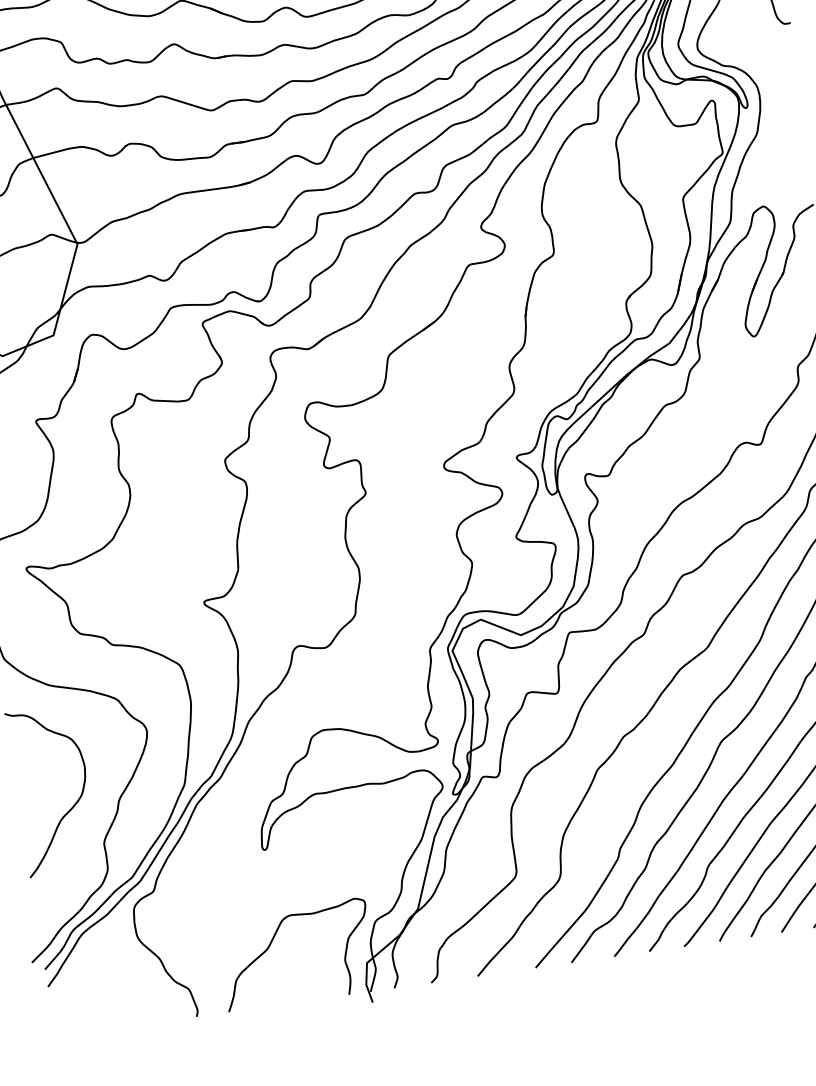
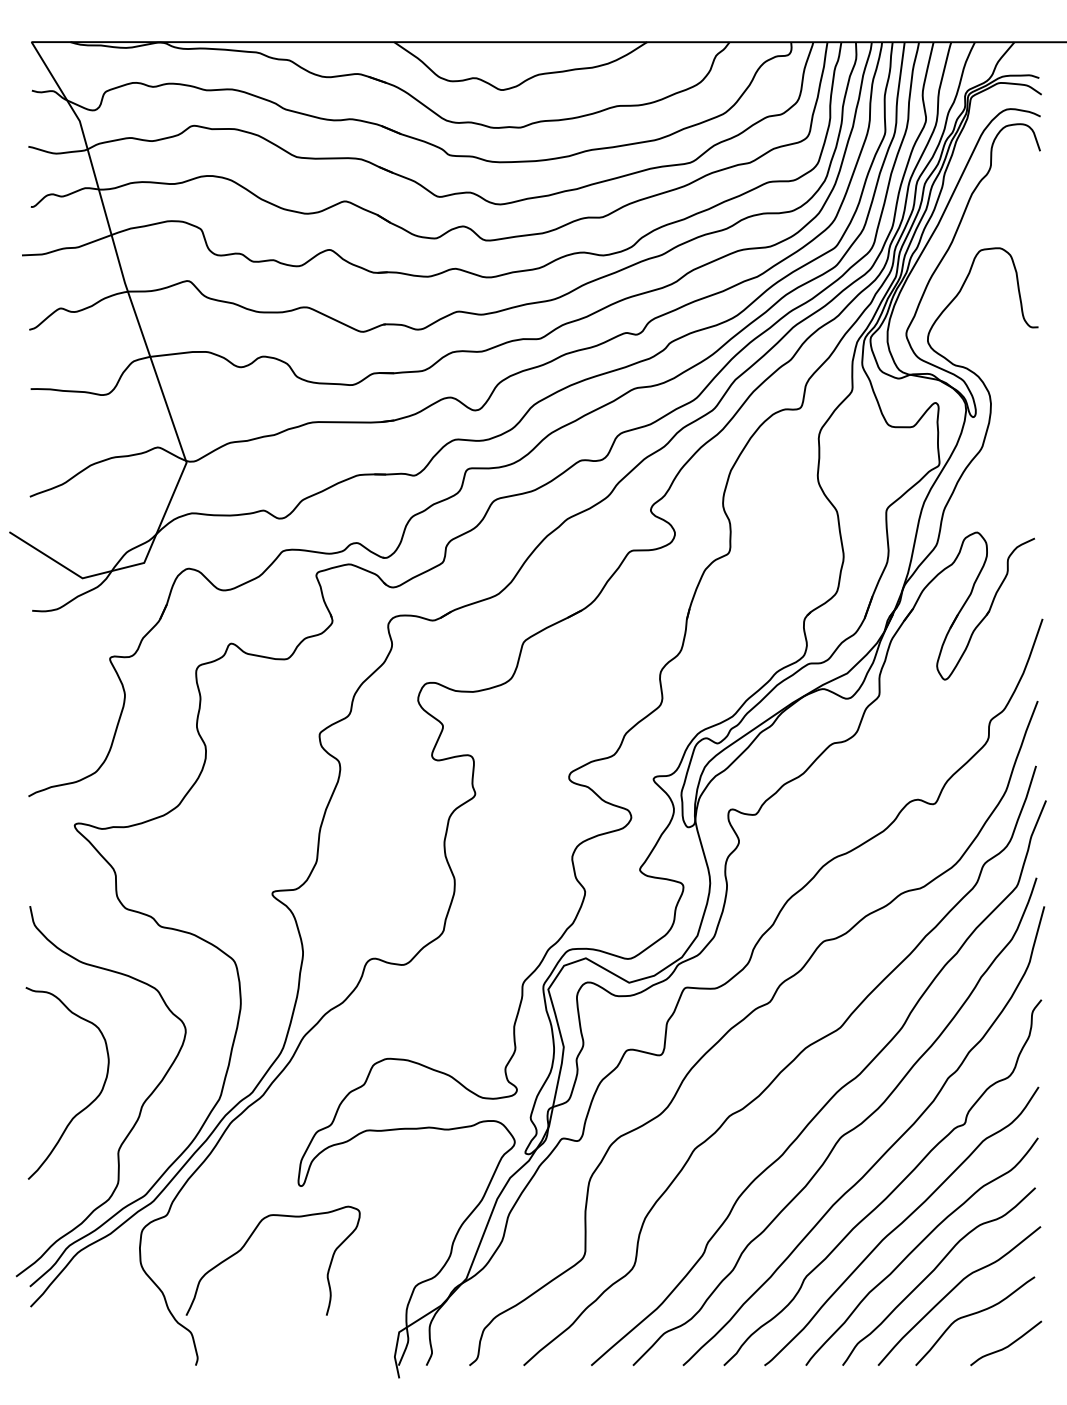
curve: (273, 940) -> (248, 1241), moved

